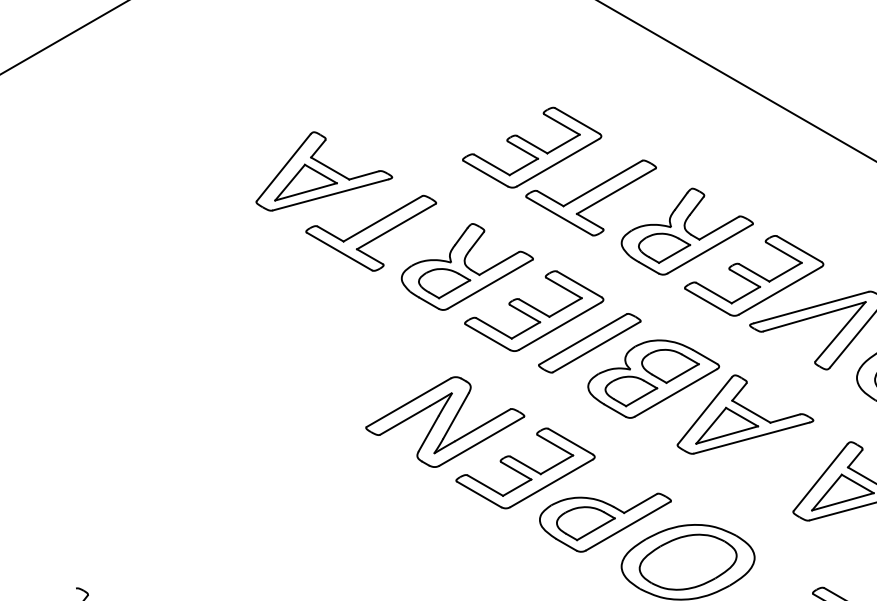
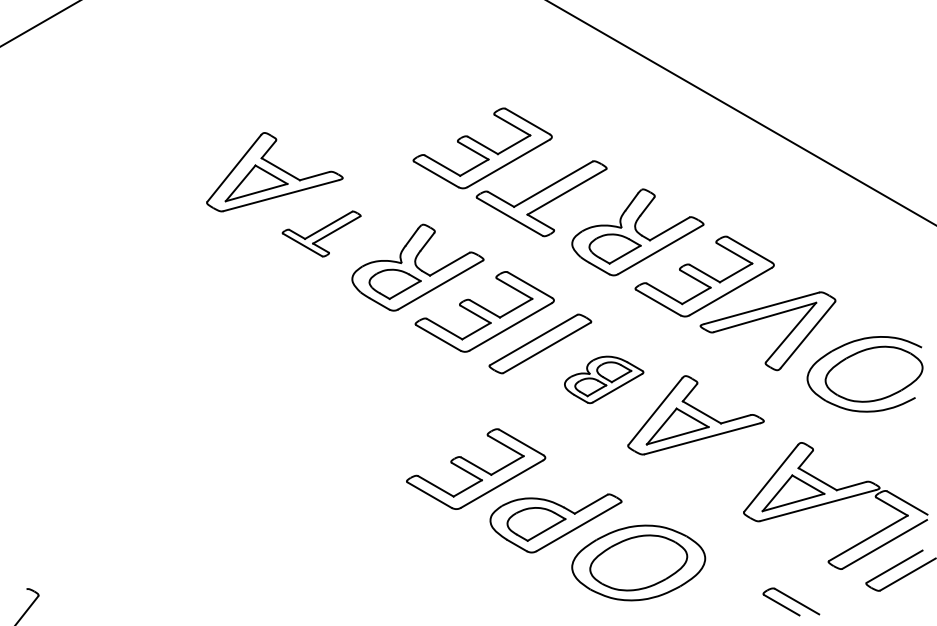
part: (370, 232) -> (321, 233), size x0.6
part: (652, 378) -> (603, 379), size x0.6
part: (444, 421) -> (395, 422), removed

